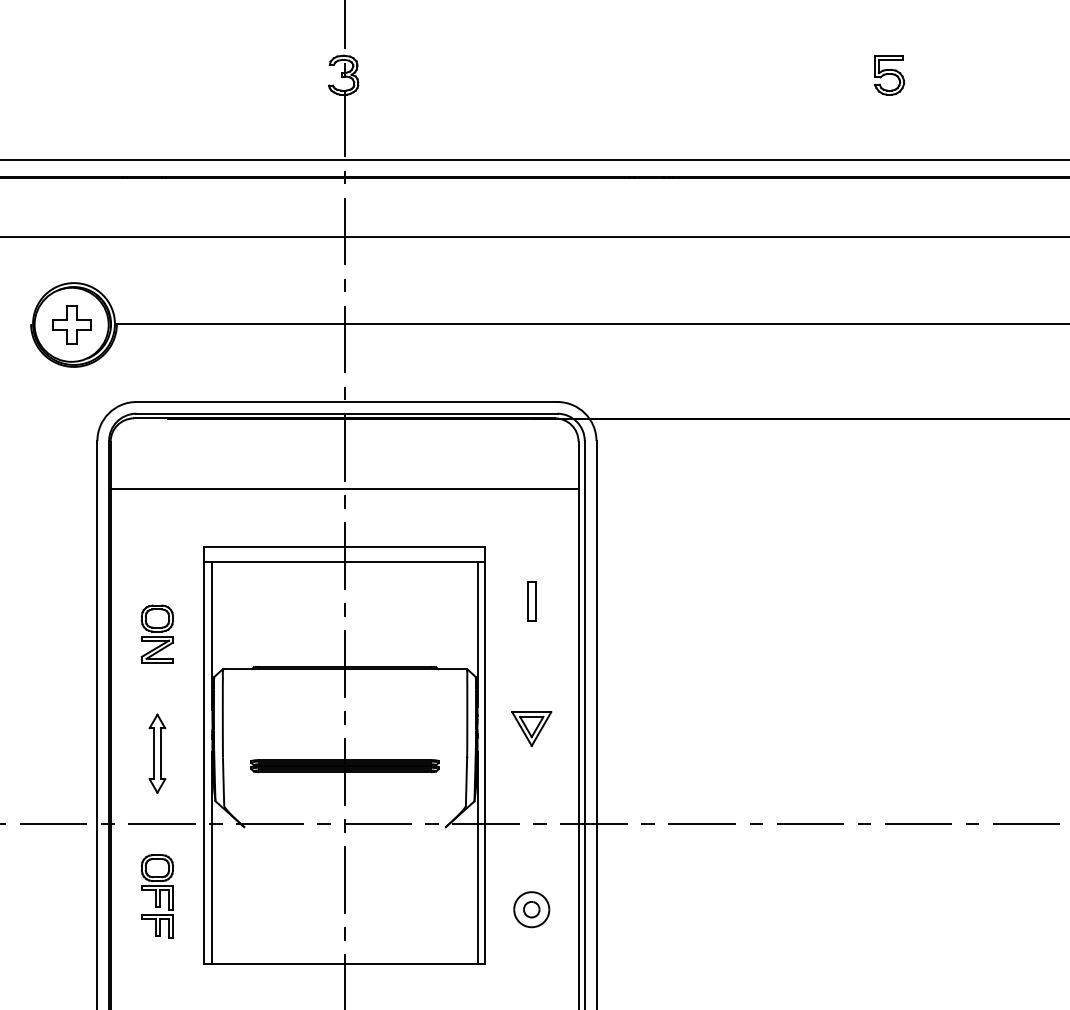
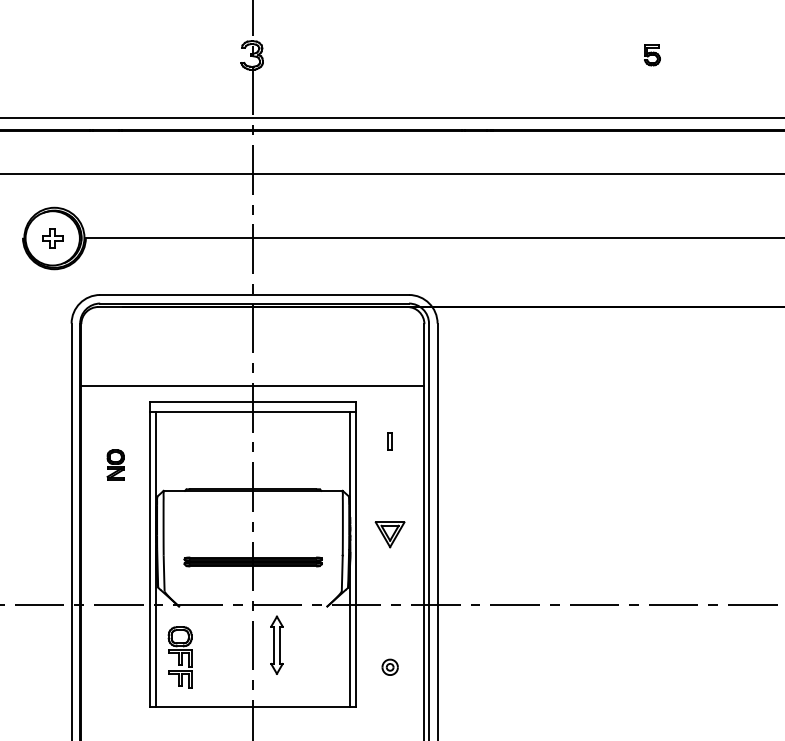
part: (889, 75) -> (652, 55), size x0.7
part: (71, 324) -> (52, 238), size x0.7
line: (344, 488) -> (252, 385), moved
part: (531, 601) -> (389, 441), size x0.6
part: (157, 633) -> (115, 464), size x0.7
part: (157, 753) -> (277, 645), moved
part: (156, 896) -> (179, 657), moved
part: (531, 909) -> (389, 667), size x0.6

